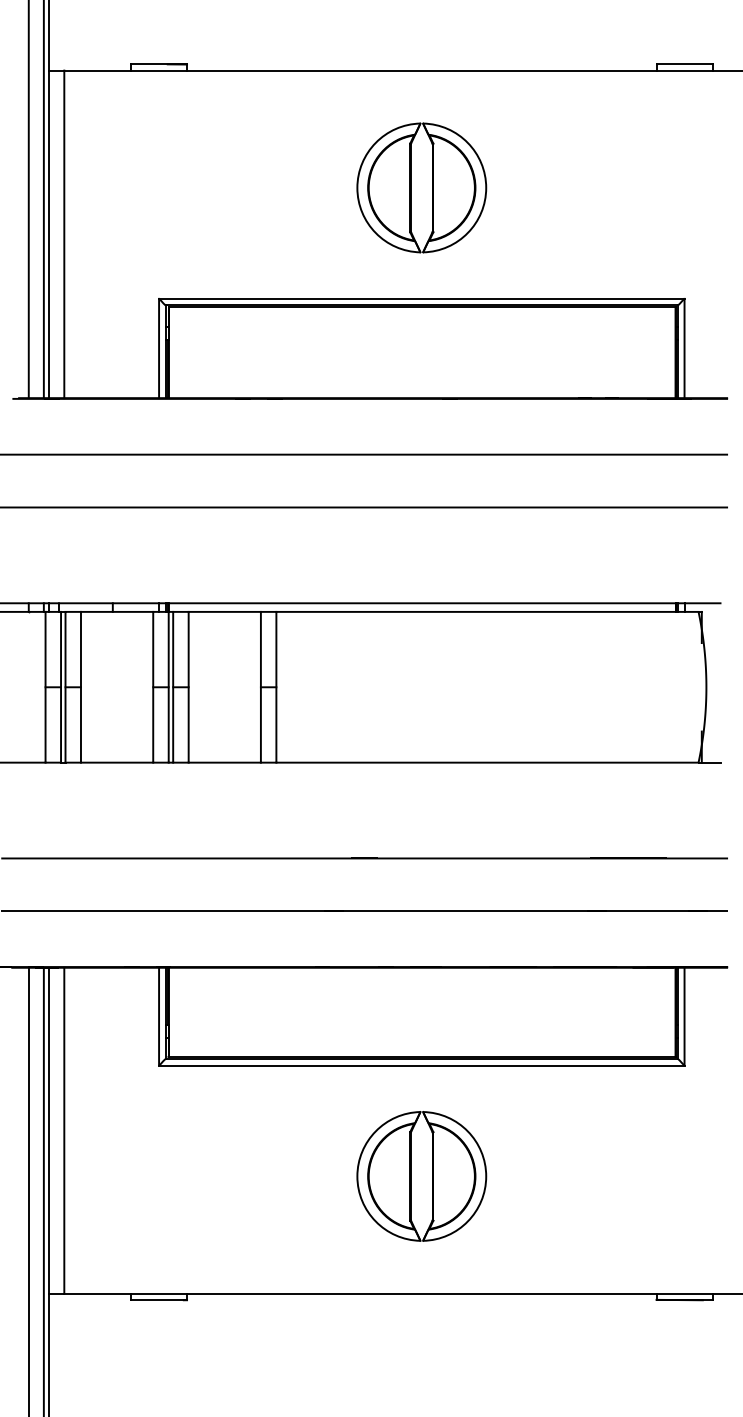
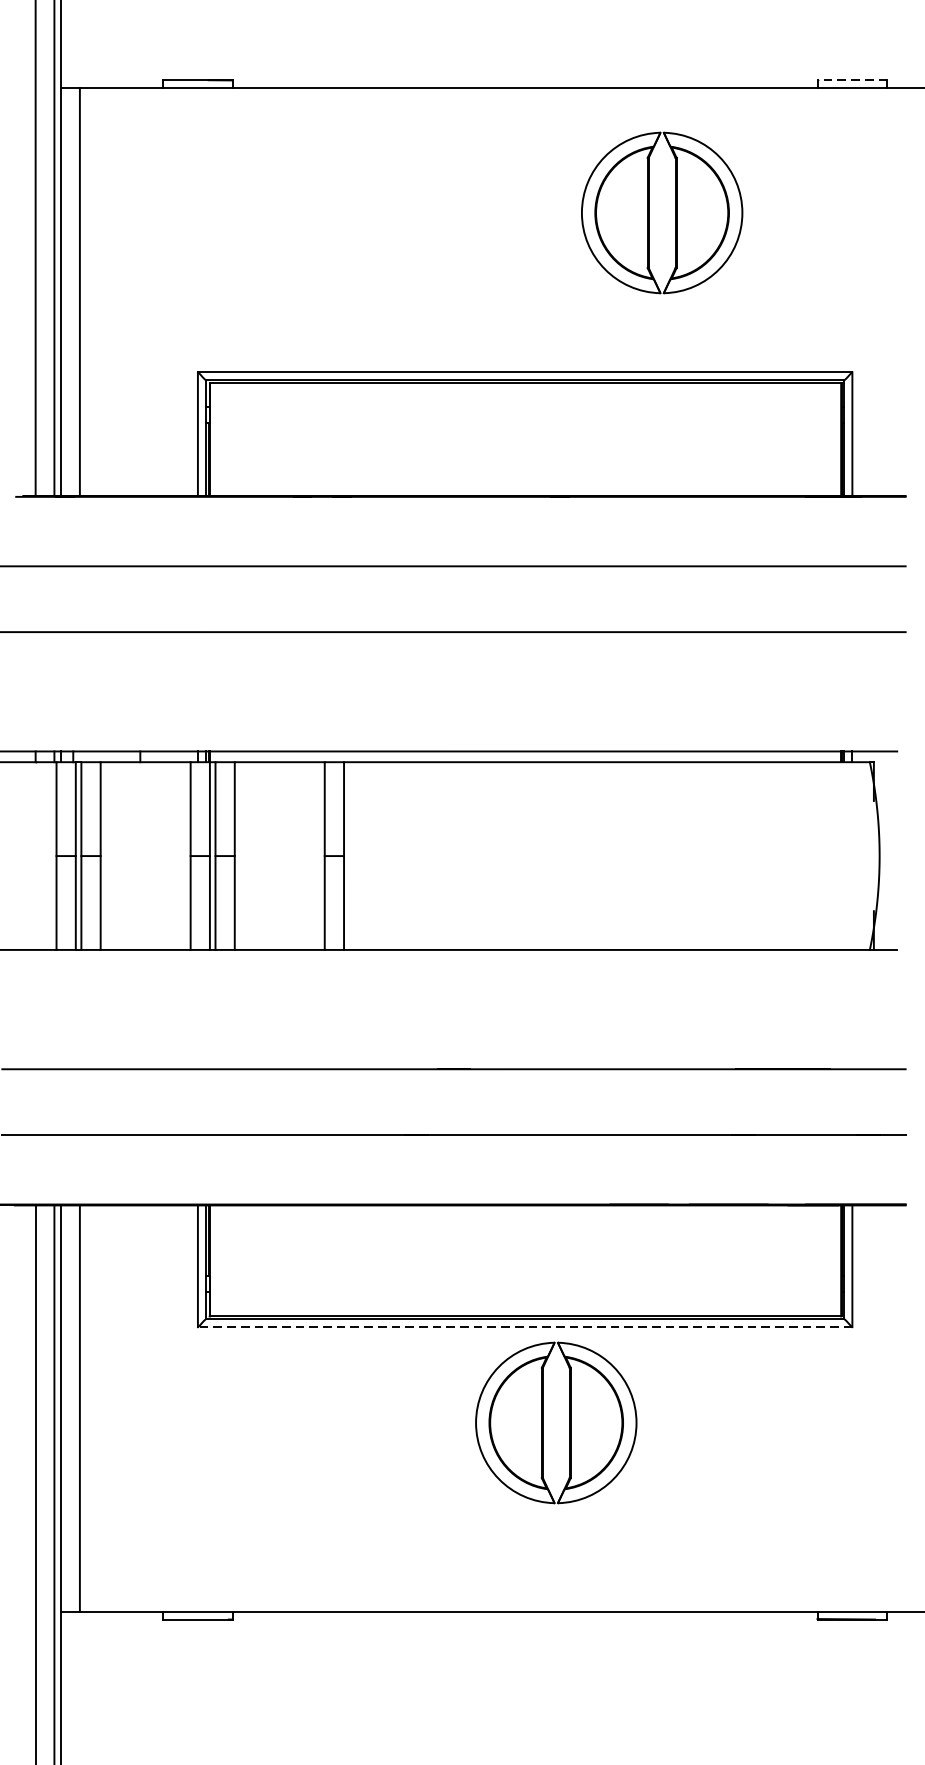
line: (684, 64) -> (852, 80), solid -> dashed
part: (421, 187) -> (661, 212), moved
line: (421, 1065) -> (524, 1327), solid -> dashed
part: (421, 1176) -> (555, 1423), moved

